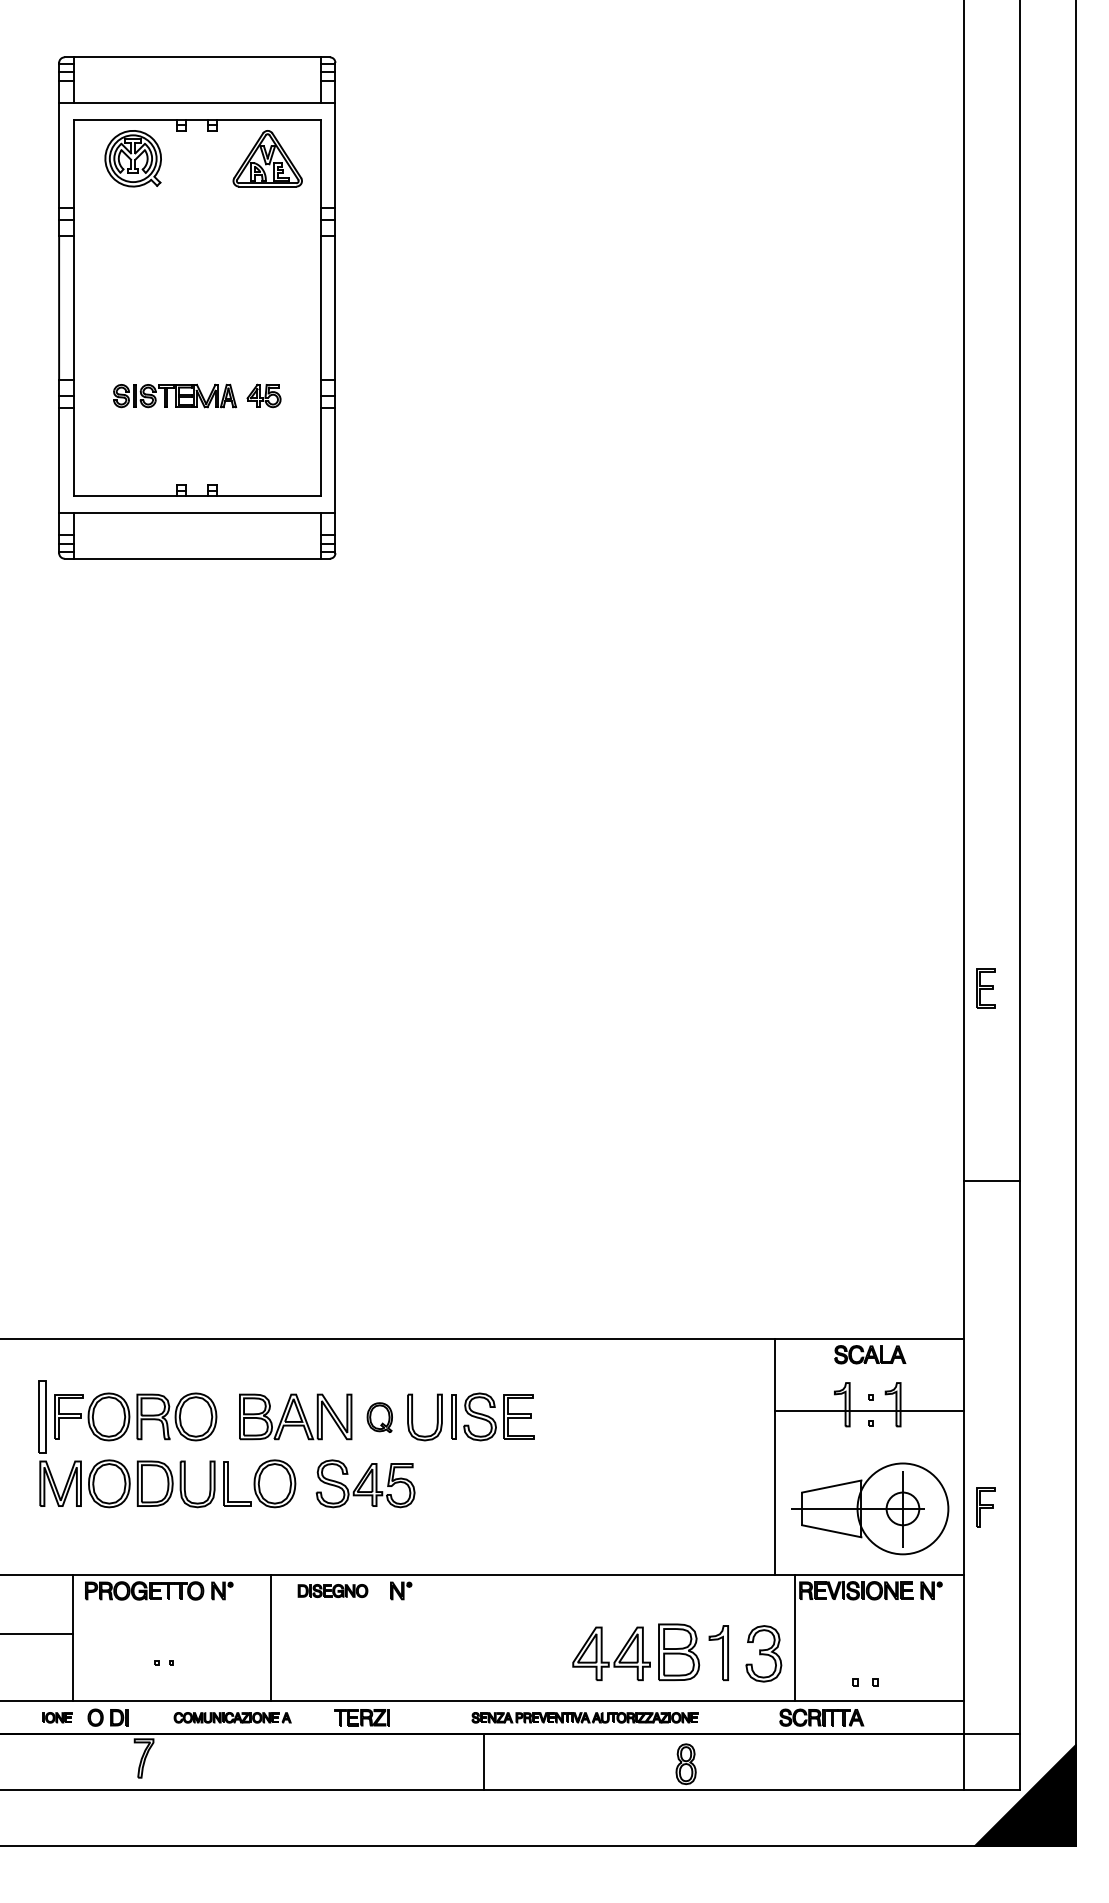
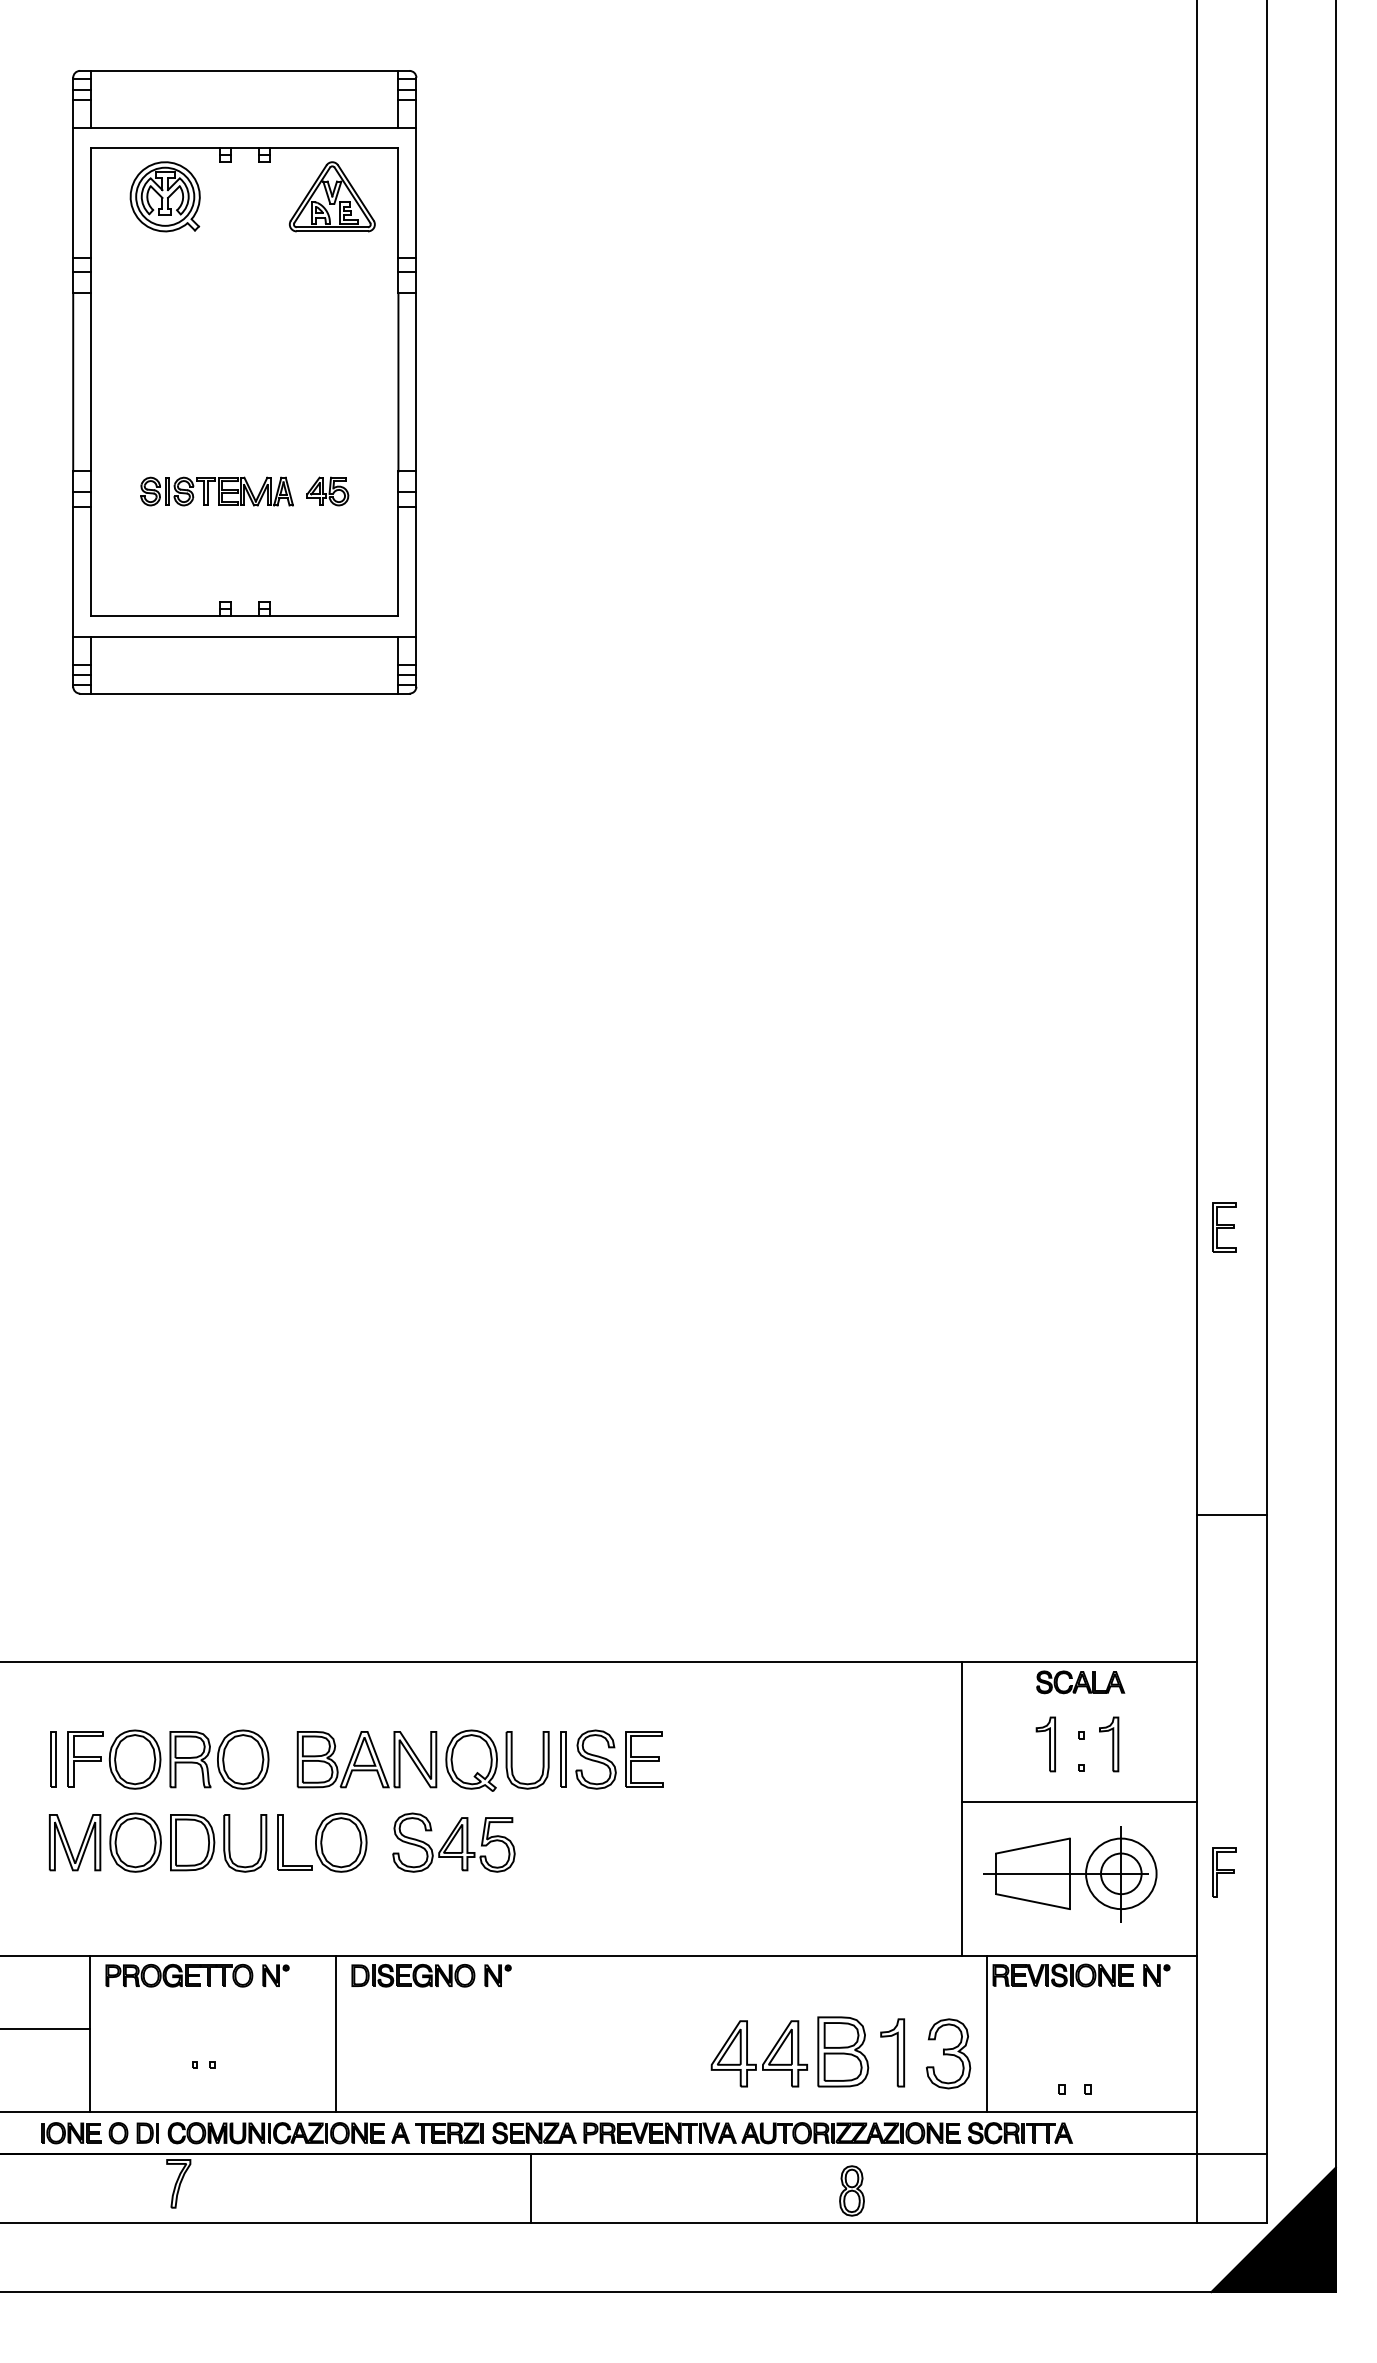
line: (991, 1180) -> (1231, 1514), moved
line: (869, 1411) -> (1079, 1802), moved
part: (43, 1416) -> (53, 1759), size x0.62
part: (379, 1417) -> (471, 1760), size x1.67
circle: (903, 1508) -> (1121, 1873), size x0.62
part: (333, 1590) -> (413, 1975), size x1.43
part: (57, 1717) -> (71, 2133), size x1.67
part: (232, 1717) -> (288, 2133), size x1.67
part: (585, 1717) -> (726, 2133), size x1.67
line: (484, 1761) -> (531, 2187), moved

